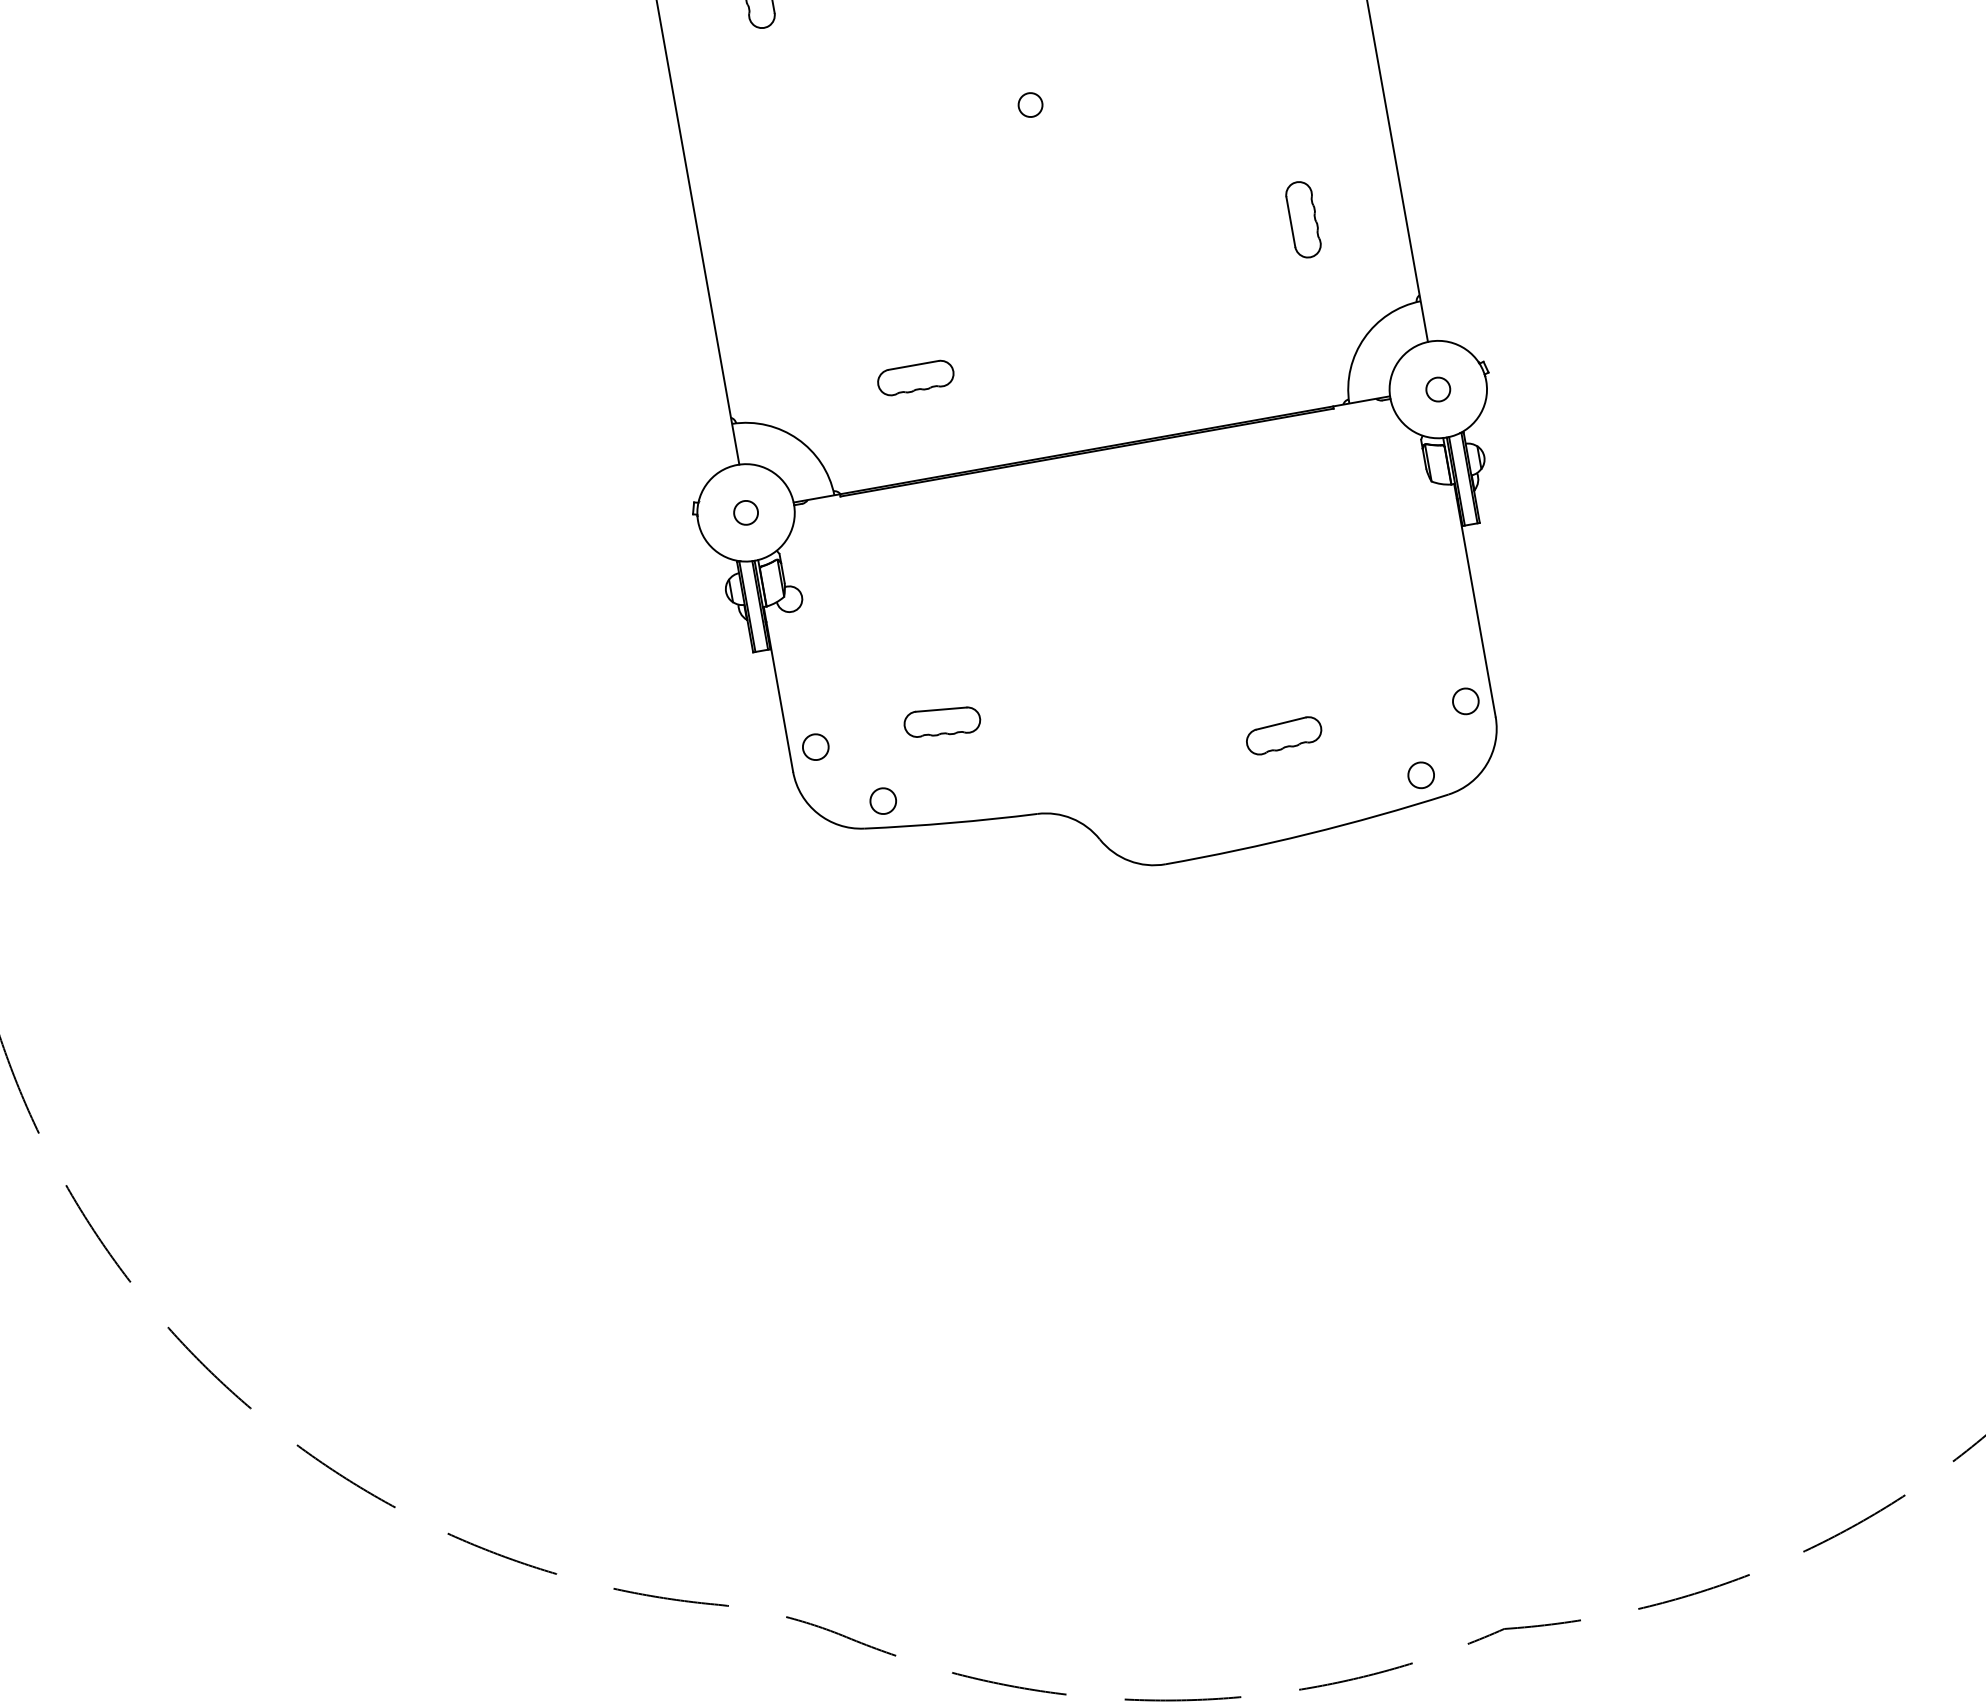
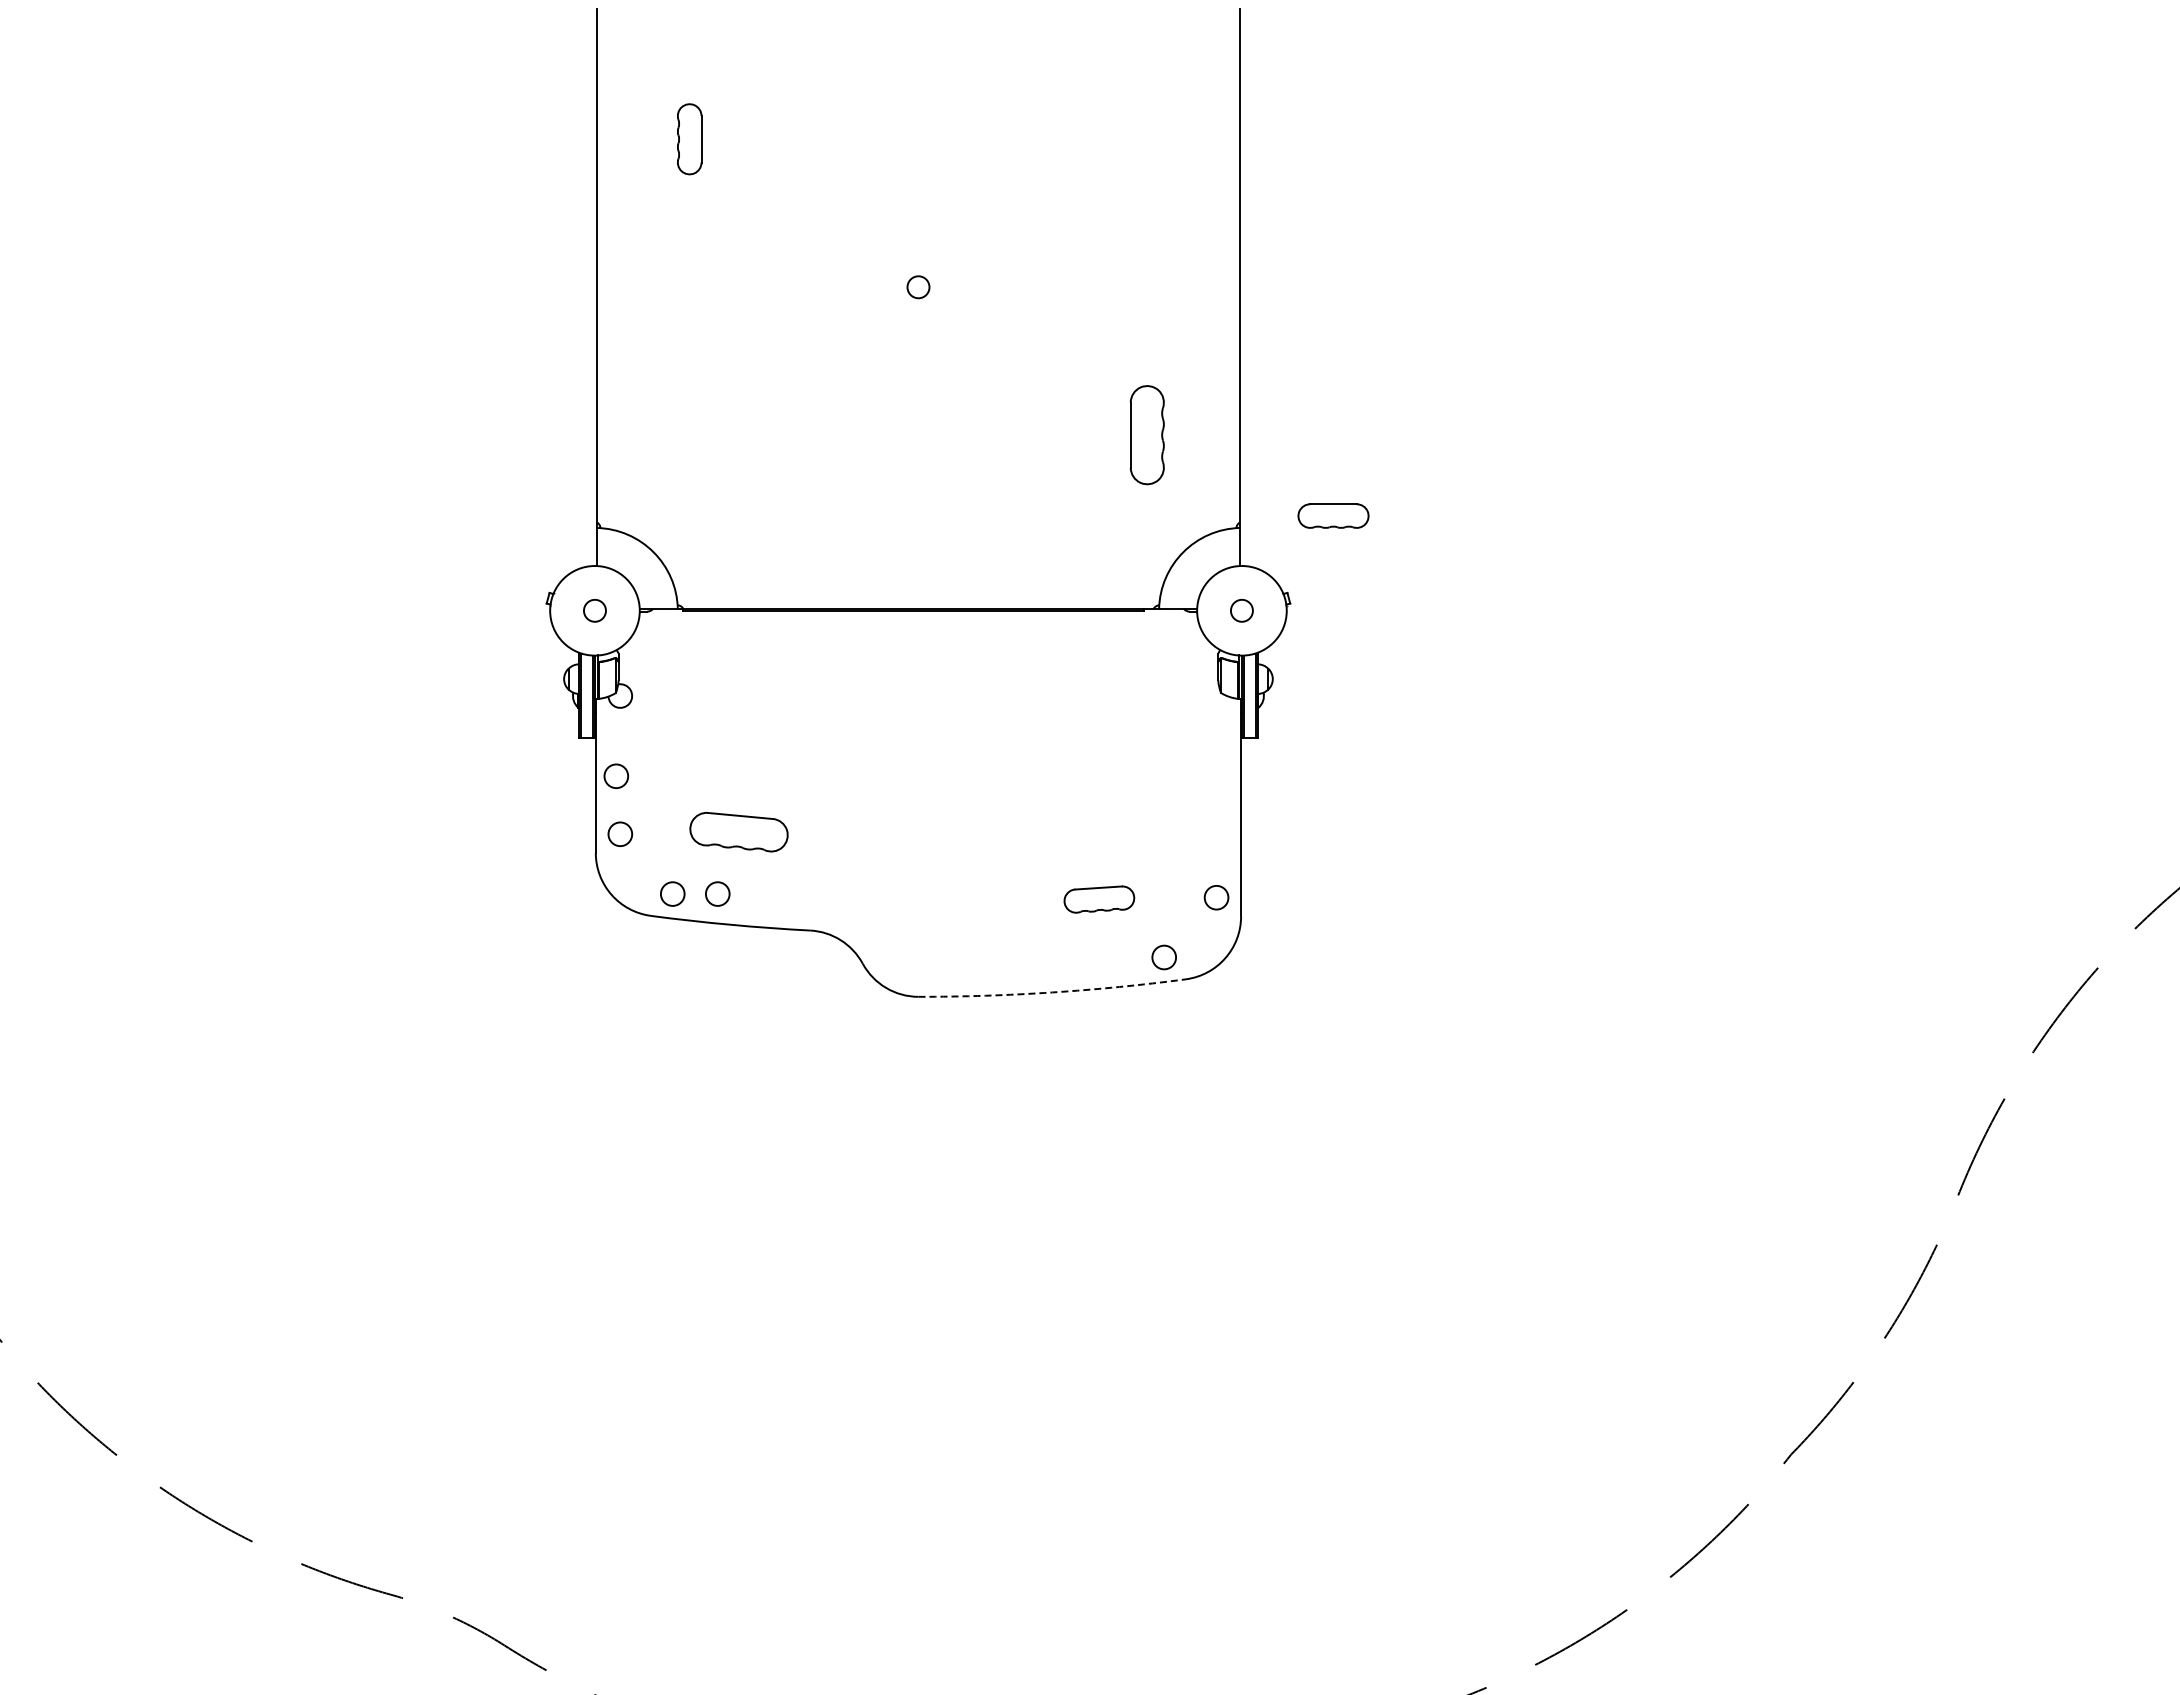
part: (1302, 220) -> (1146, 435), size x1.4
part: (915, 377) -> (1333, 515), moved
circle: (800, 684) -> (616, 775), added
part: (941, 721) -> (738, 831), size x1.4
part: (1284, 735) -> (1099, 899), moved
circle: (931, 791) -> (717, 893), added
arc: (1308, 834) -> (1052, 992), solid -> dashed

